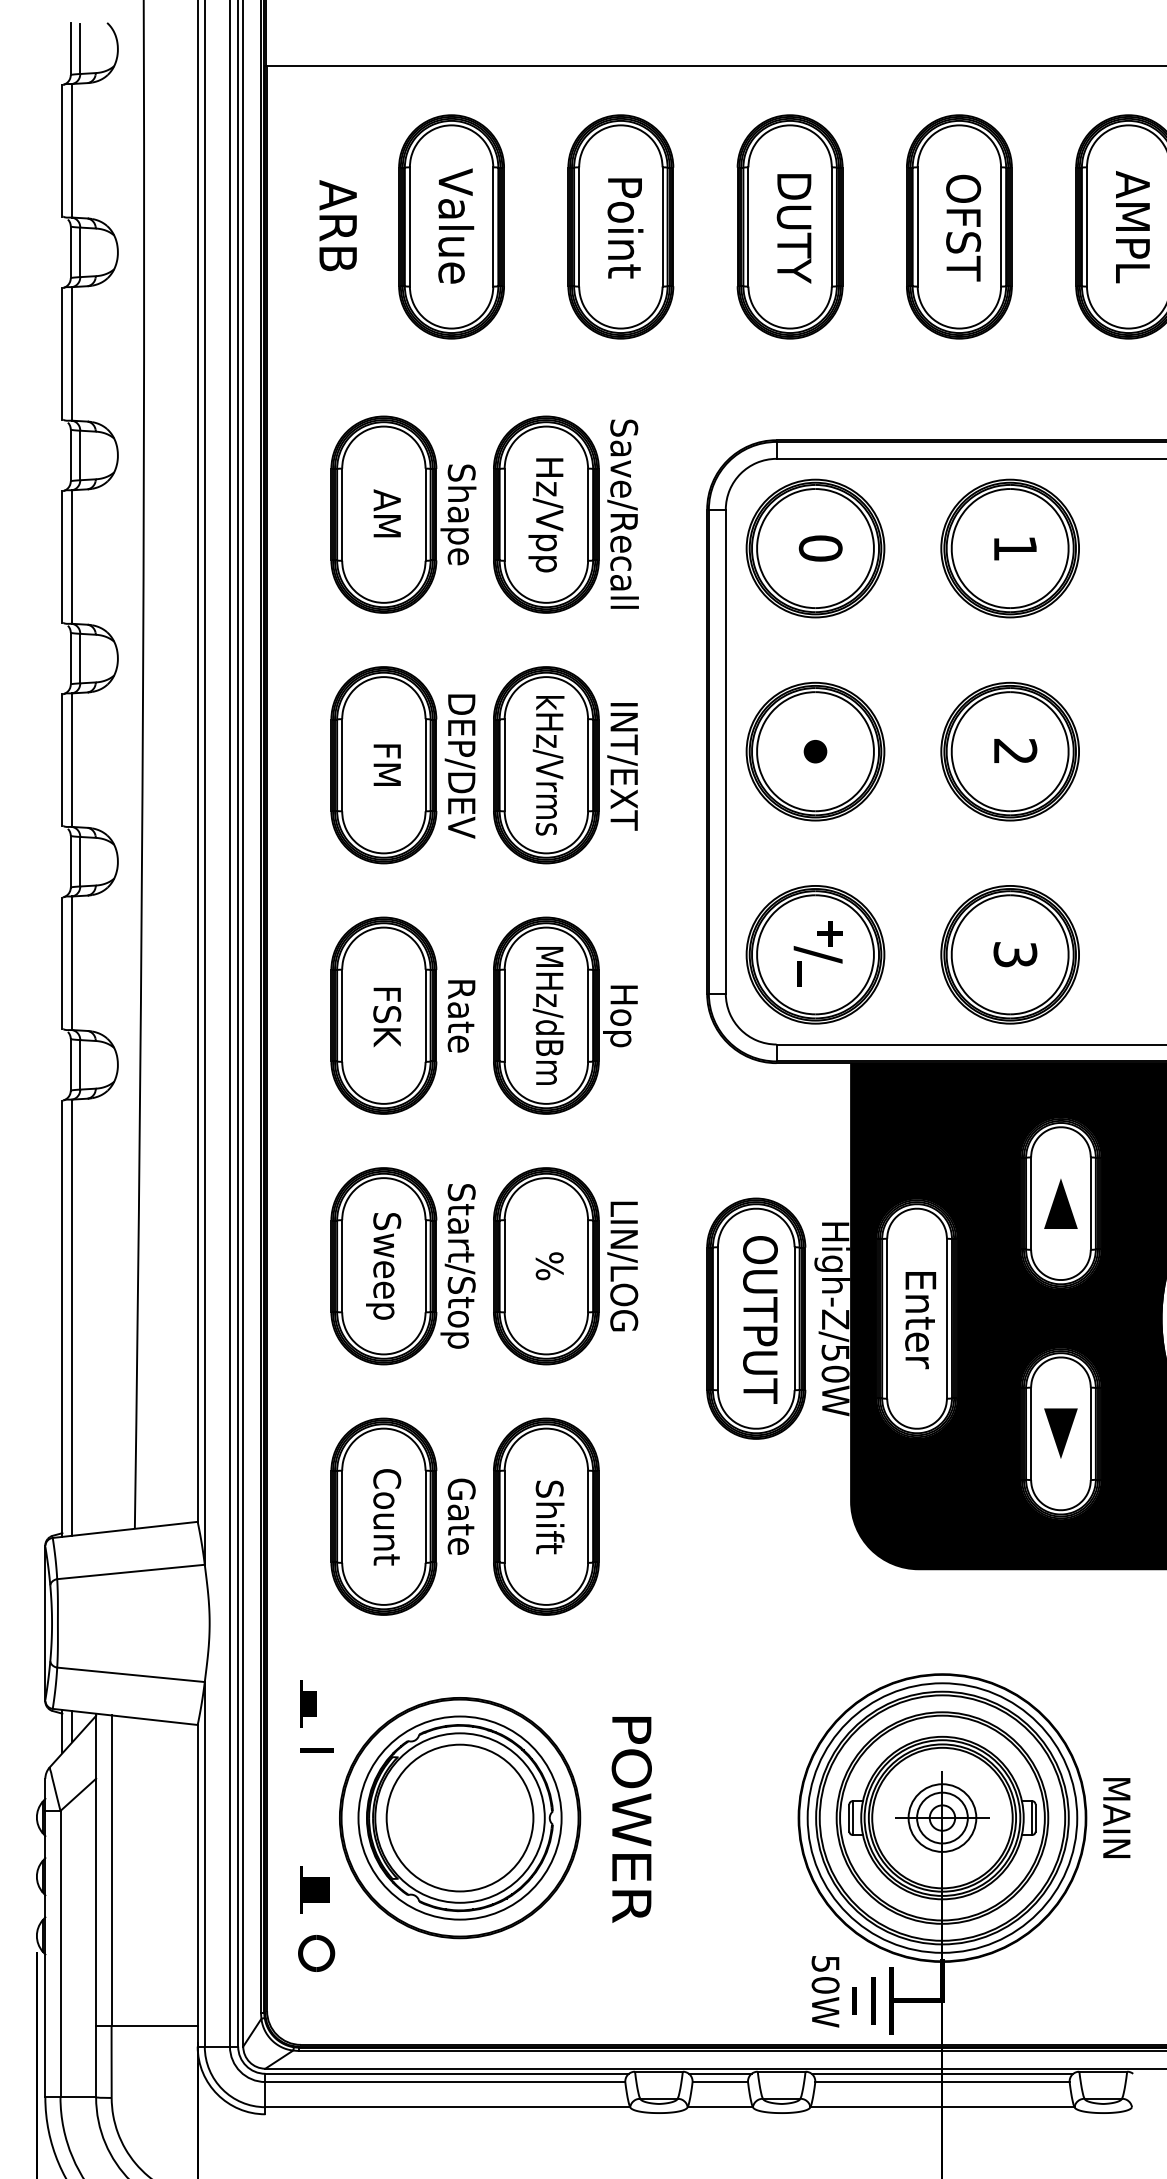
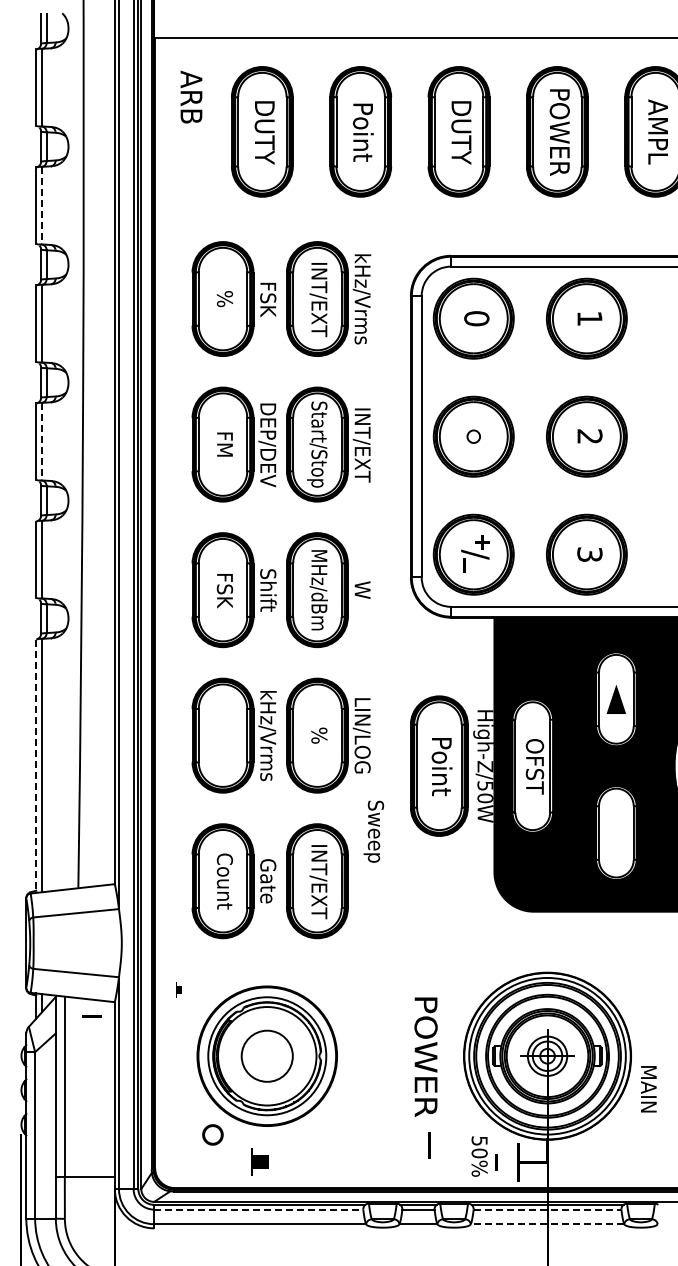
text: (338, 224) -> (191, 96), moved
text: (455, 226) -> (264, 131), Value -> DUTY
text: (963, 227) -> (559, 132), OFST -> POWER
line: (71, 353) -> (41, 205), solid -> dashed
text: (386, 513) -> (224, 298), AM -> %
text: (622, 513) -> (361, 298), Save/Recall -> kHz/Vrms
text: (458, 515) -> (266, 299), Shape -> FSK
text: (546, 517) -> (317, 300), Hz/Vpp -> INT/EXT
fill: (815, 751) -> (473, 436), removed
line: (71, 759) -> (41, 441), solid -> dashed
text: (546, 765) -> (317, 444), kHz/Vrms -> Start/Stop
text: (462, 1016) -> (268, 590), Rate -> Shift
text: (620, 1016) -> (360, 590), Hop -> W
text: (382, 1265) -> (373, 831), moved
text: (458, 1265) -> (266, 735), Start/Stop -> kHz/Vrms
line: (62, 1319) -> (36, 766), solid -> dashed
text: (759, 1319) -> (441, 766), OUTPUT -> Point
text: (920, 1321) -> (534, 767), Enter -> OFST
fill: (1061, 1432) -> (616, 832), removed
text: (548, 1518) -> (318, 882), Shift -> INT/EXT
part: (307, 1703) -> (178, 989), size x0.6
line: (315, 1749) -> (91, 1016), moved
circle: (458, 1816) -> (266, 1055), size x0.6
text: (630, 1818) -> (425, 1056), moved
text: (1116, 1818) -> (648, 1089), moved
part: (314, 1889) -> (259, 1161), moved
part: (315, 1952) -> (212, 1134), moved
line: (873, 2000) -> (429, 1145), moved
text: (825, 2011) -> (479, 1168), W -> %
line: (444, 2081) -> (258, 1209), solid -> dashed
line: (942, 2081) -> (547, 1209), solid -> dashed
line: (942, 2107) -> (547, 1224), solid -> dashed

